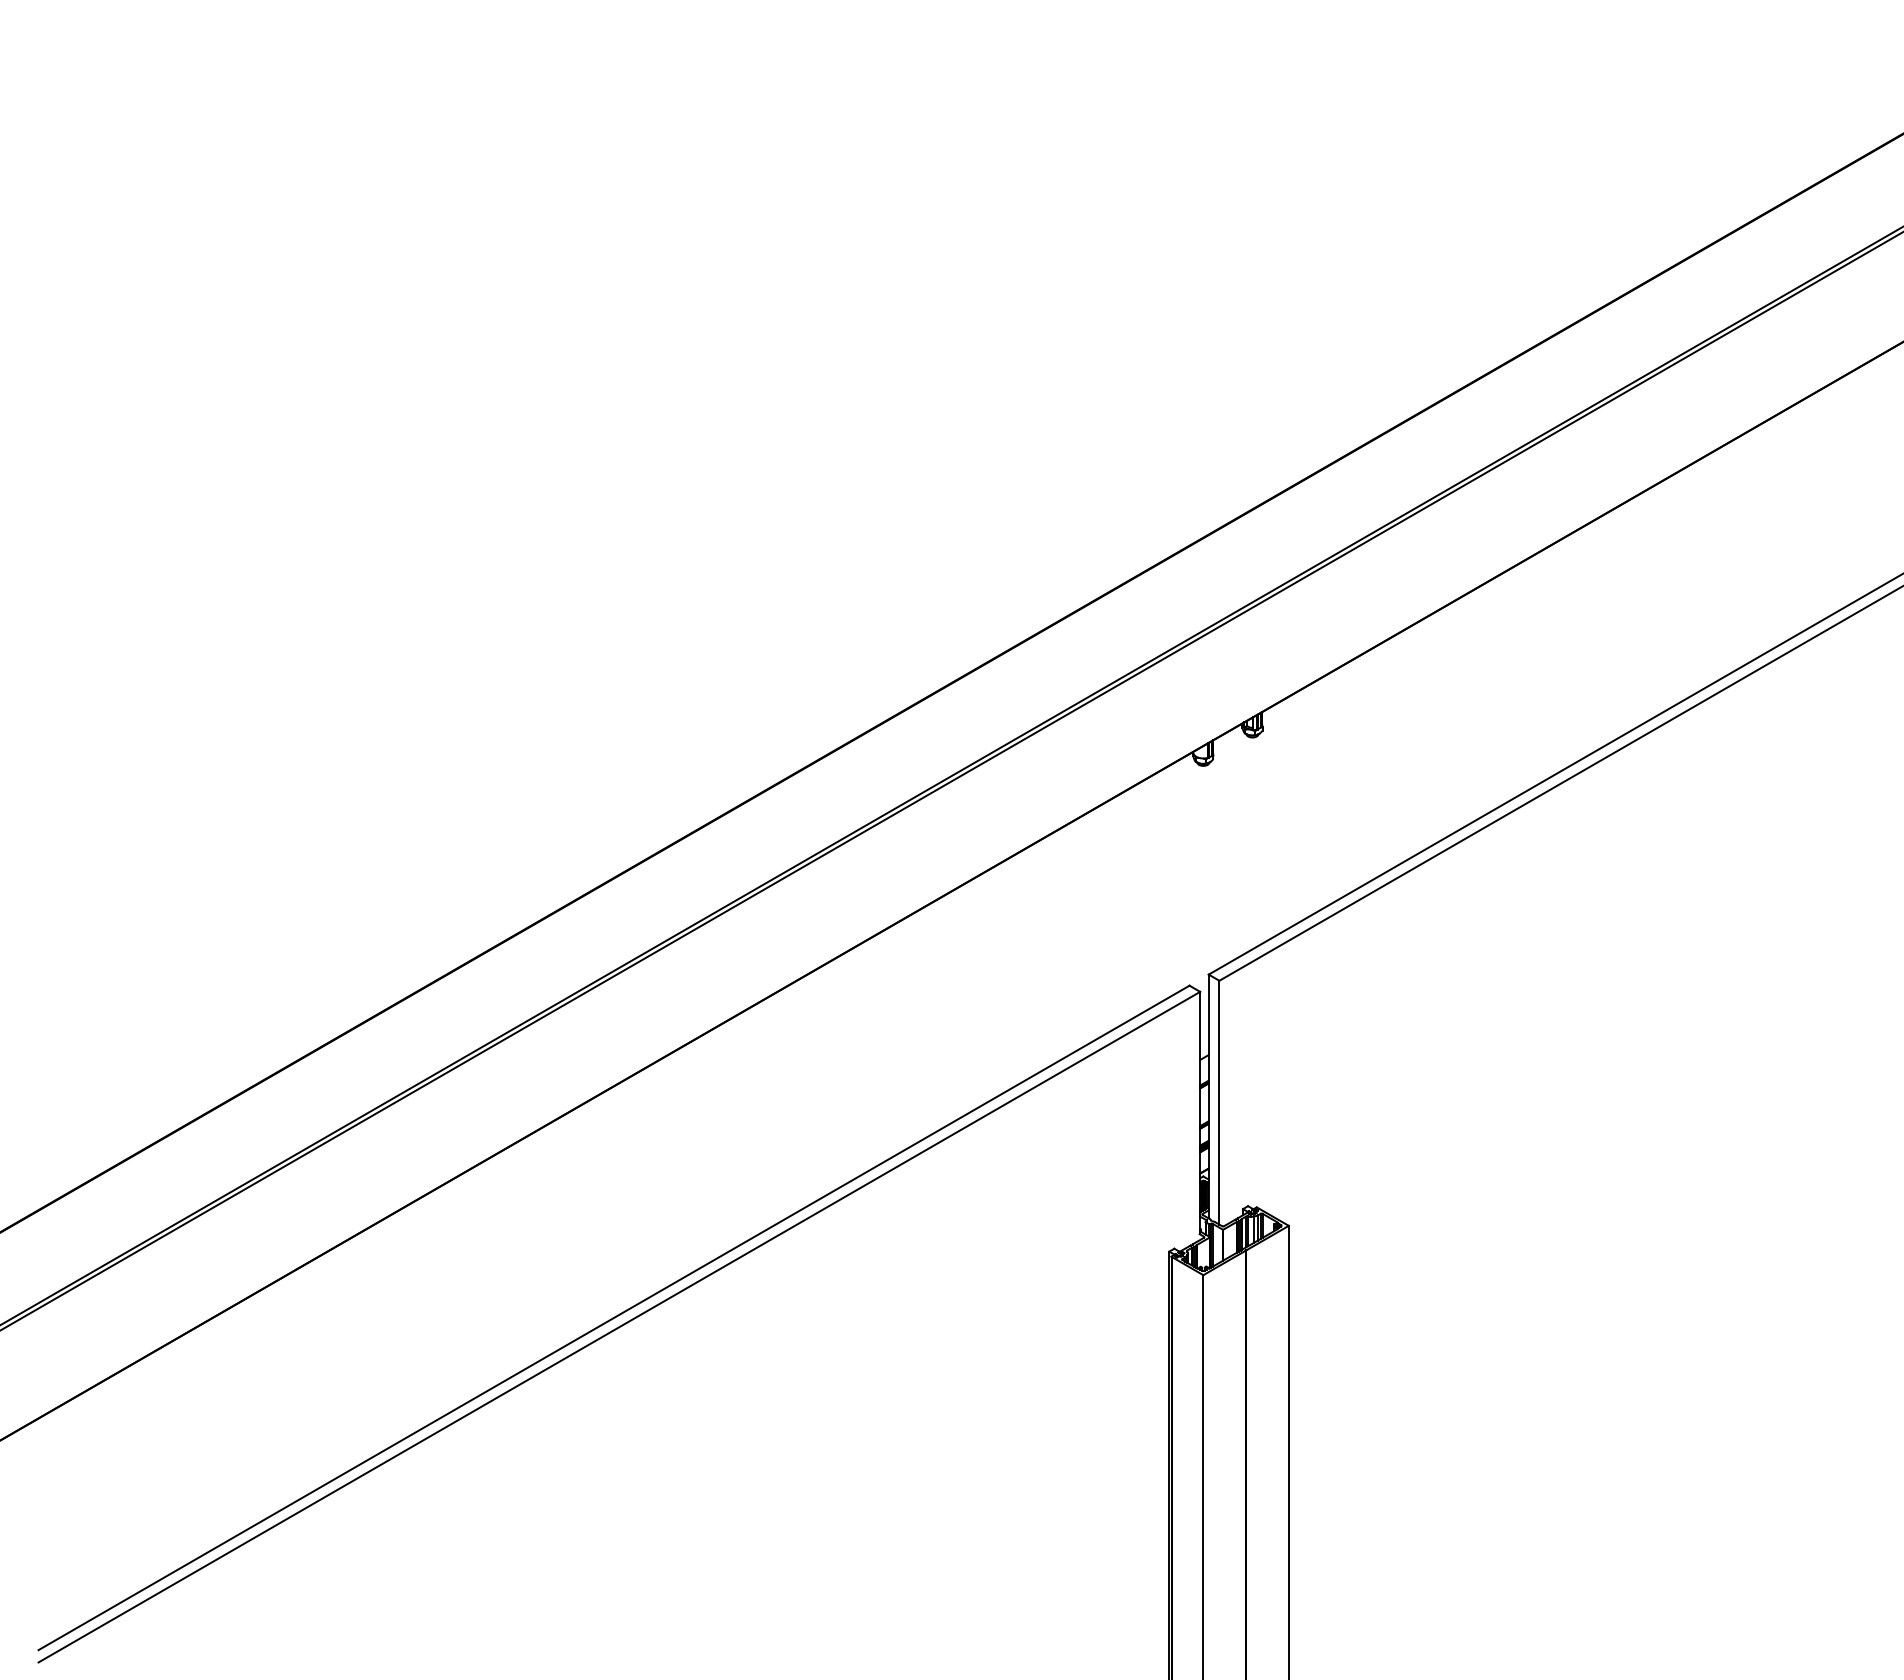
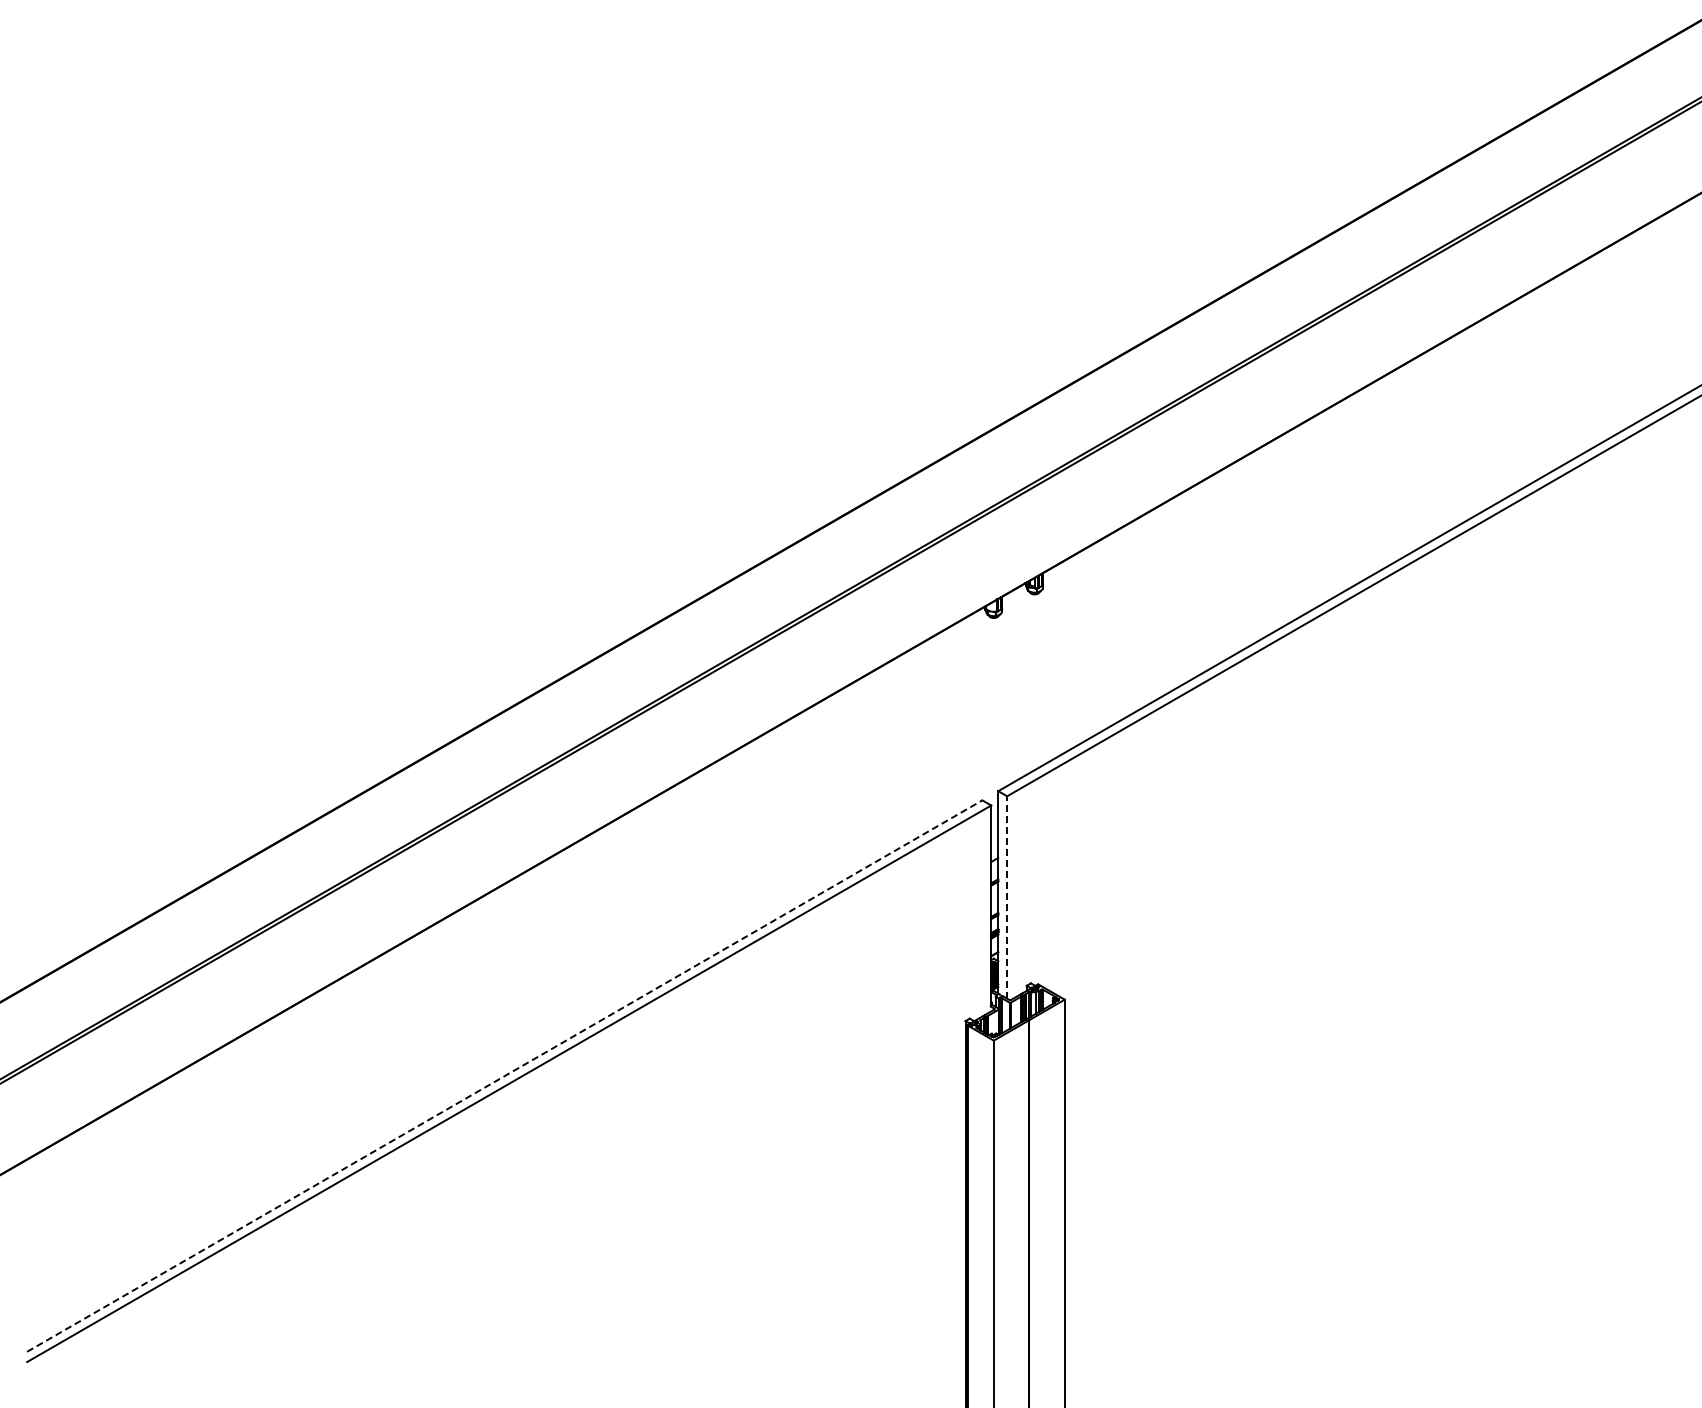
line: (1219, 1102) -> (1007, 897), solid -> dashed
line: (614, 1317) -> (505, 1075), solid -> dashed

